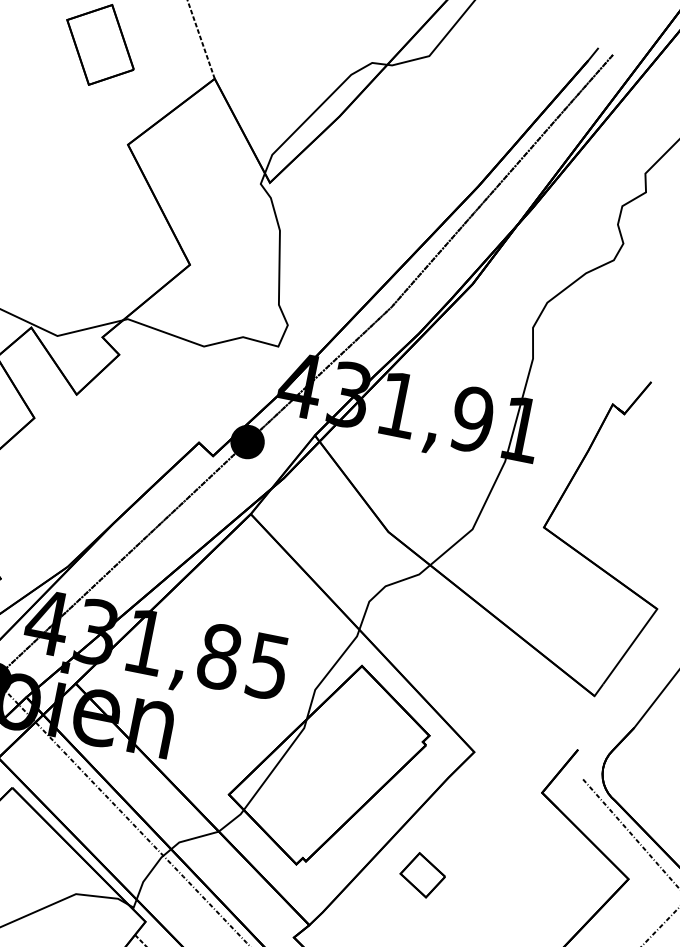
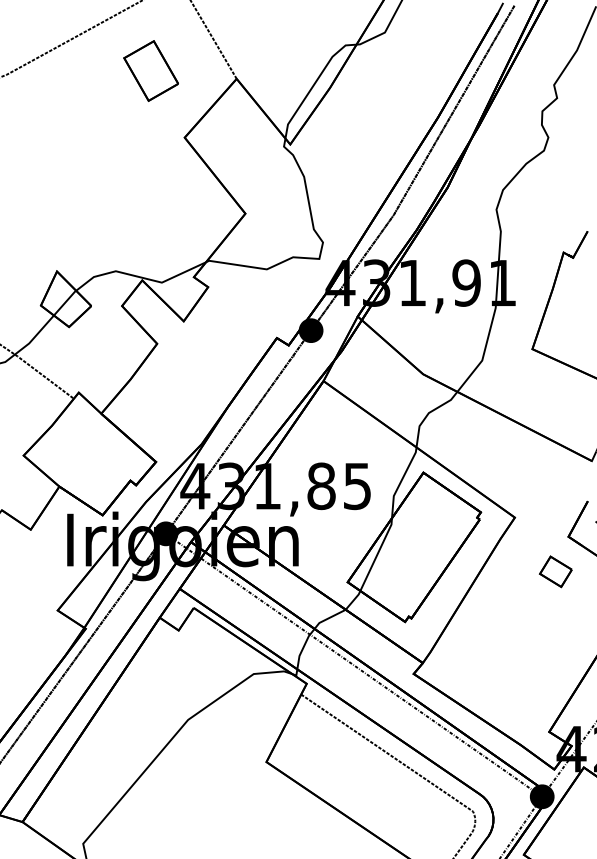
part: (422, 874) -> (555, 571), moved

